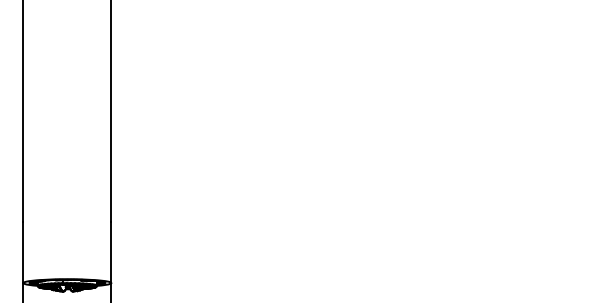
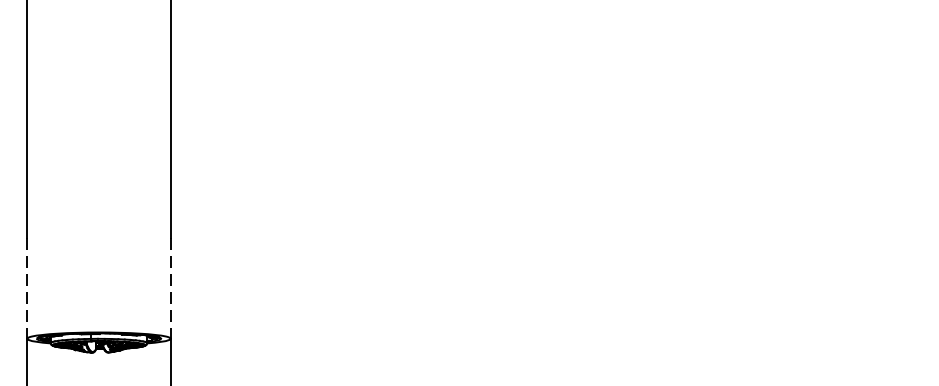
line: (23, 252) -> (27, 288), solid -> dashed
line: (111, 252) -> (171, 288), solid -> dashed

